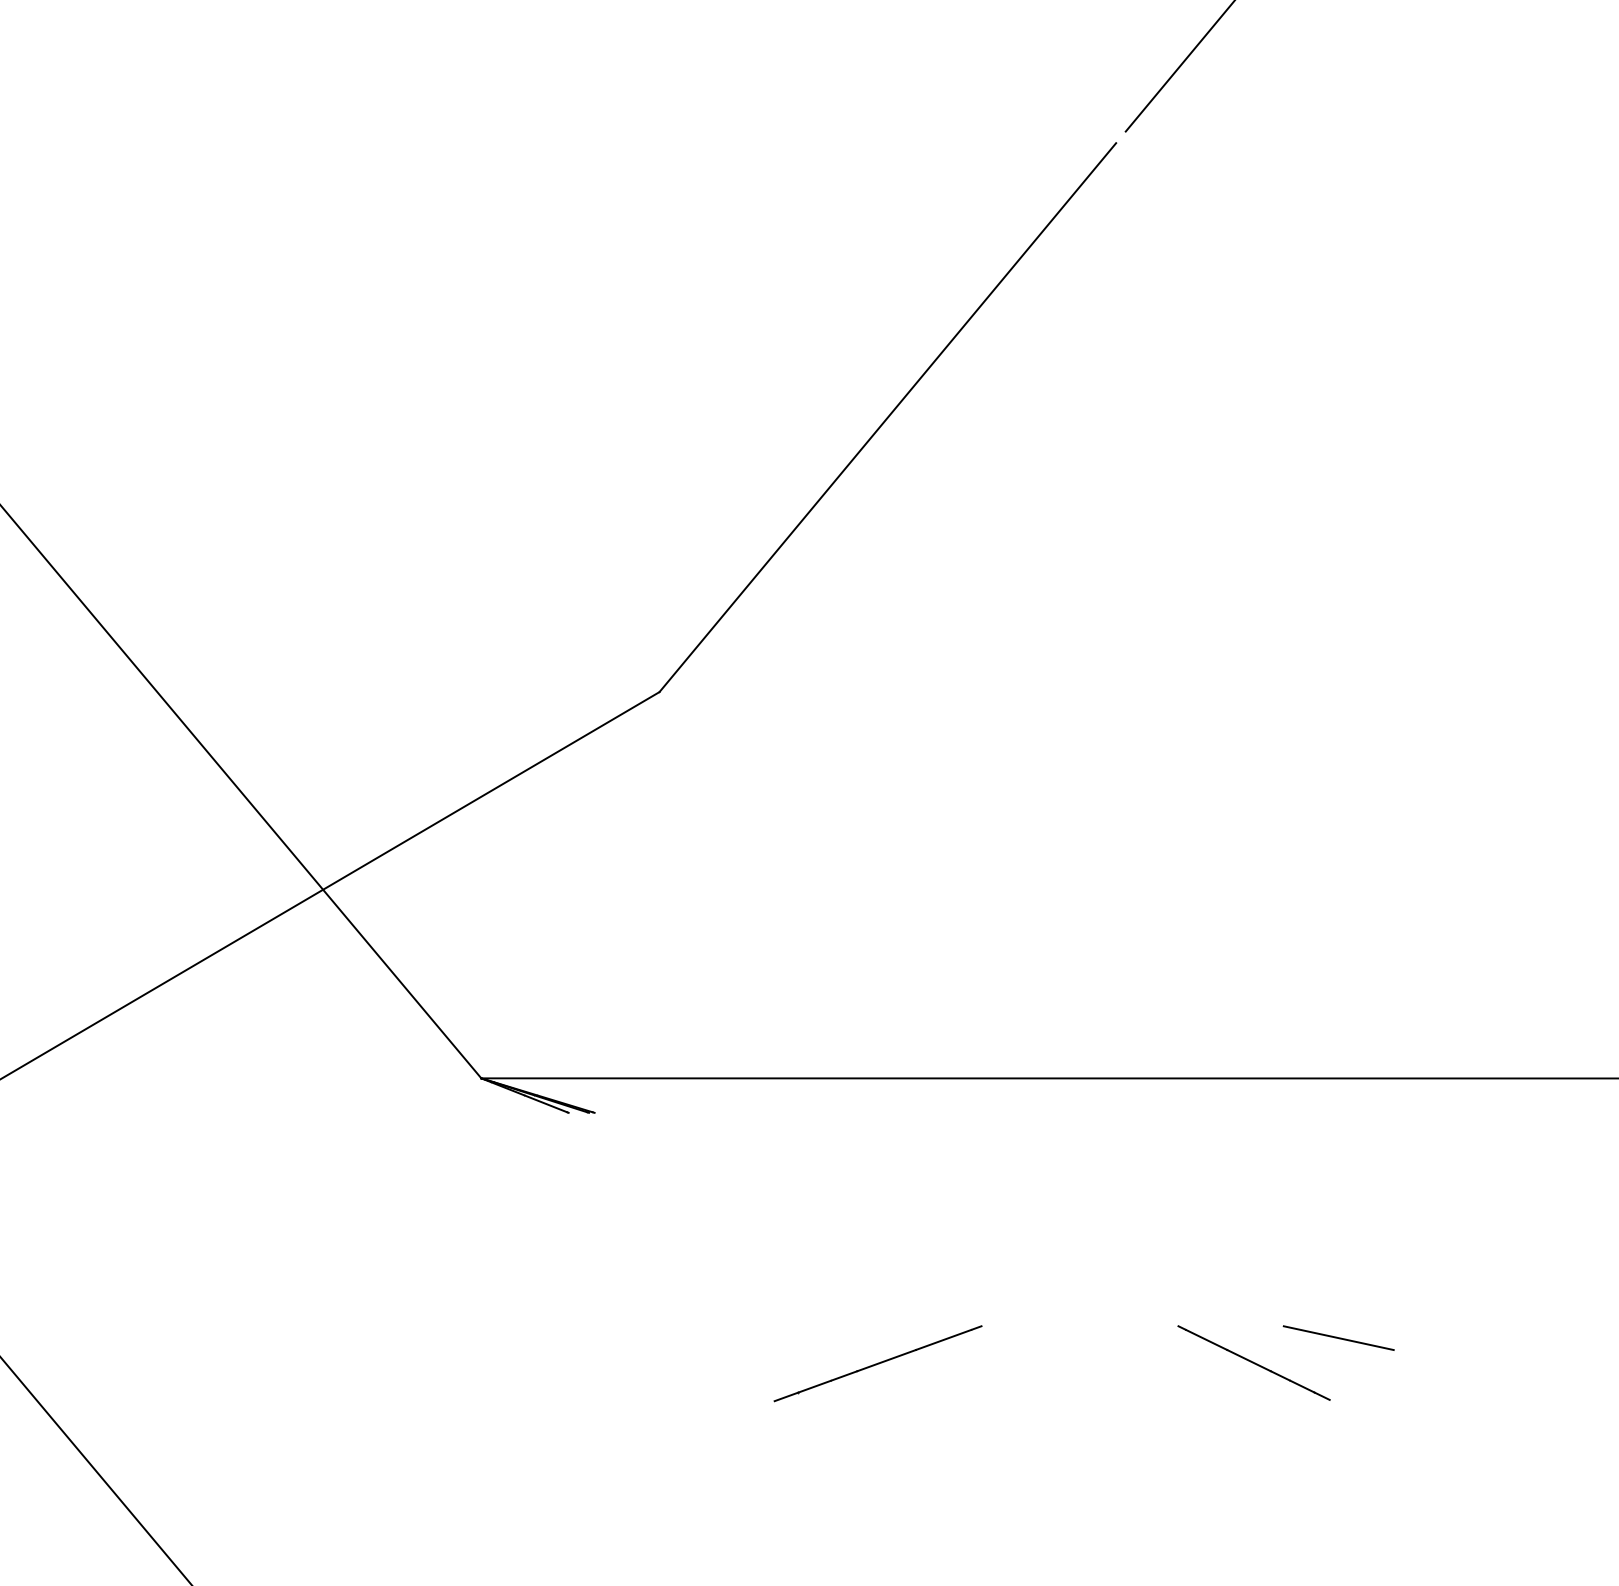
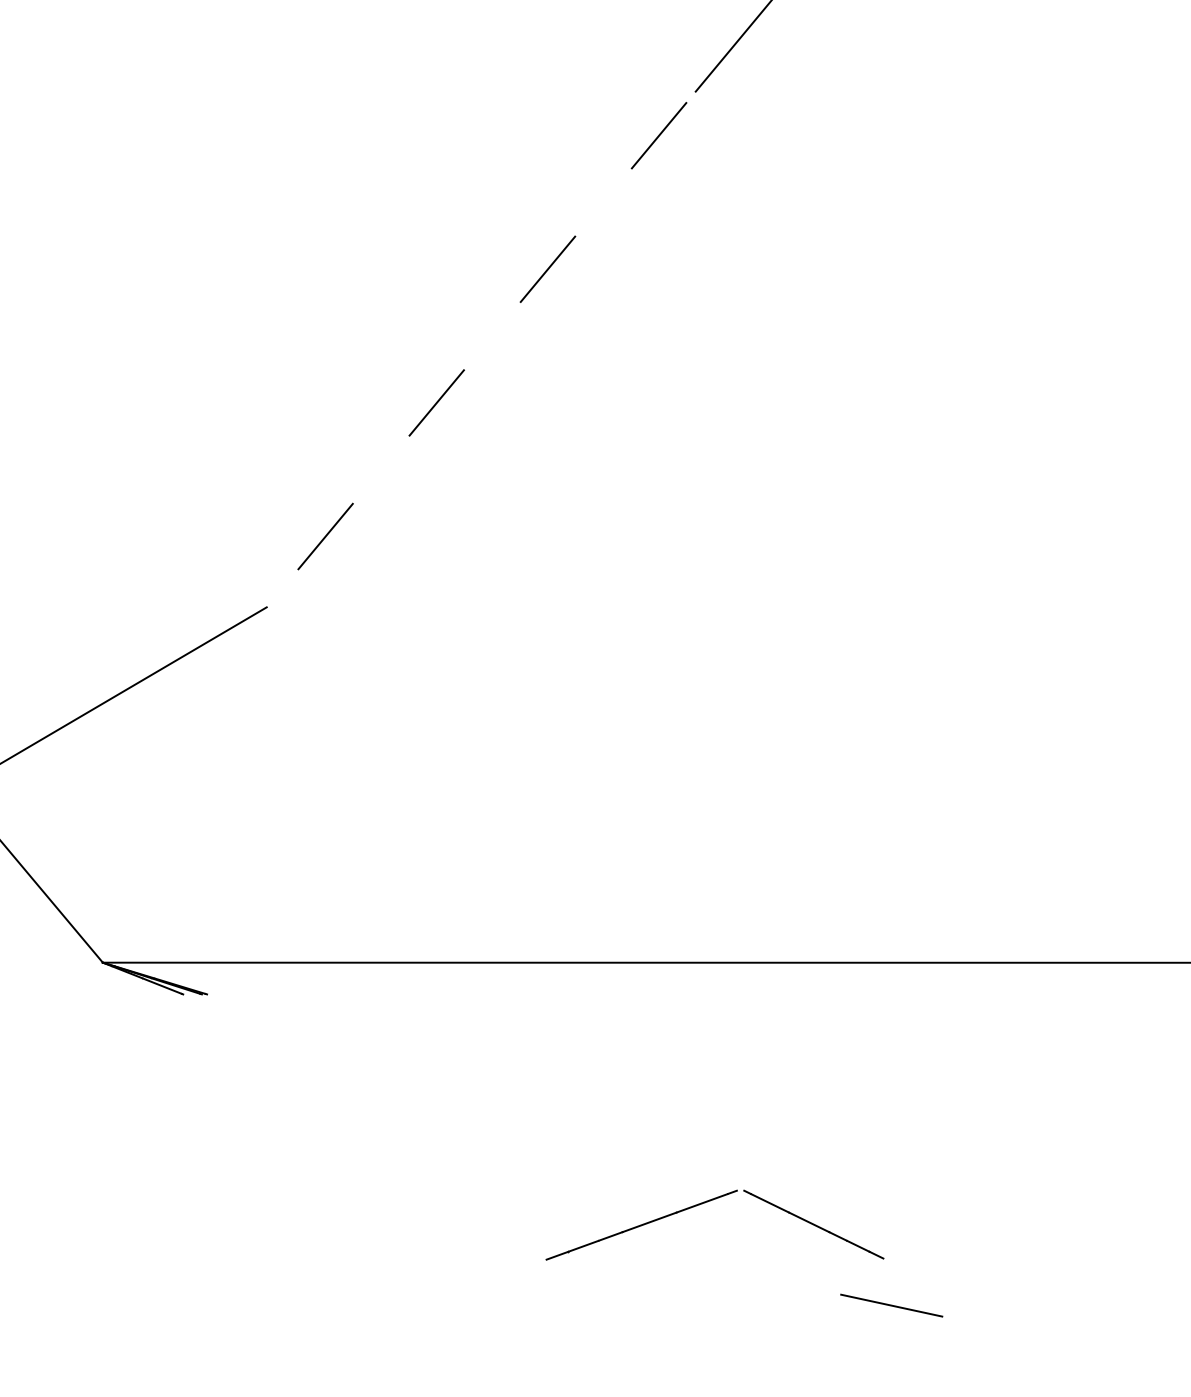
line: (887, 418) -> (476, 355), solid -> dashed
line: (1338, 1337) -> (891, 1305), moved
line: (877, 1363) -> (641, 1225), moved

